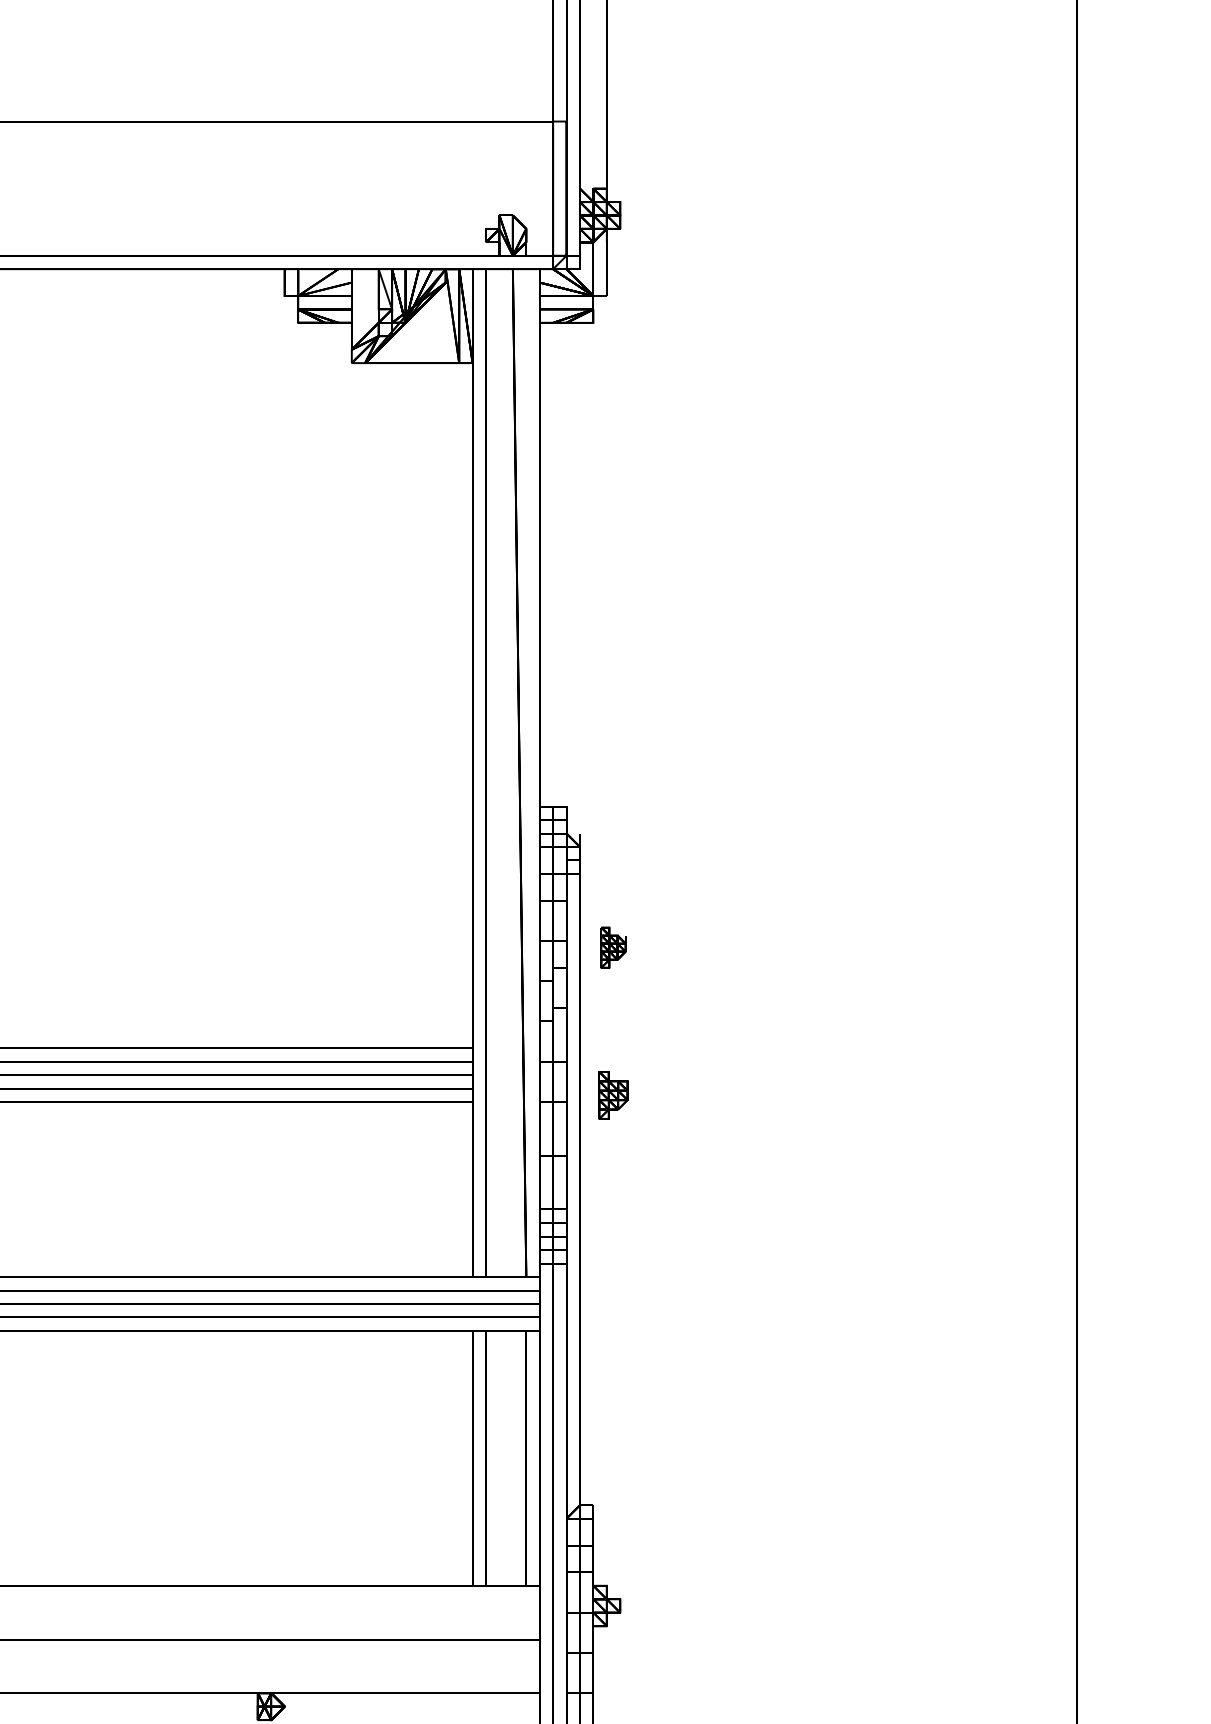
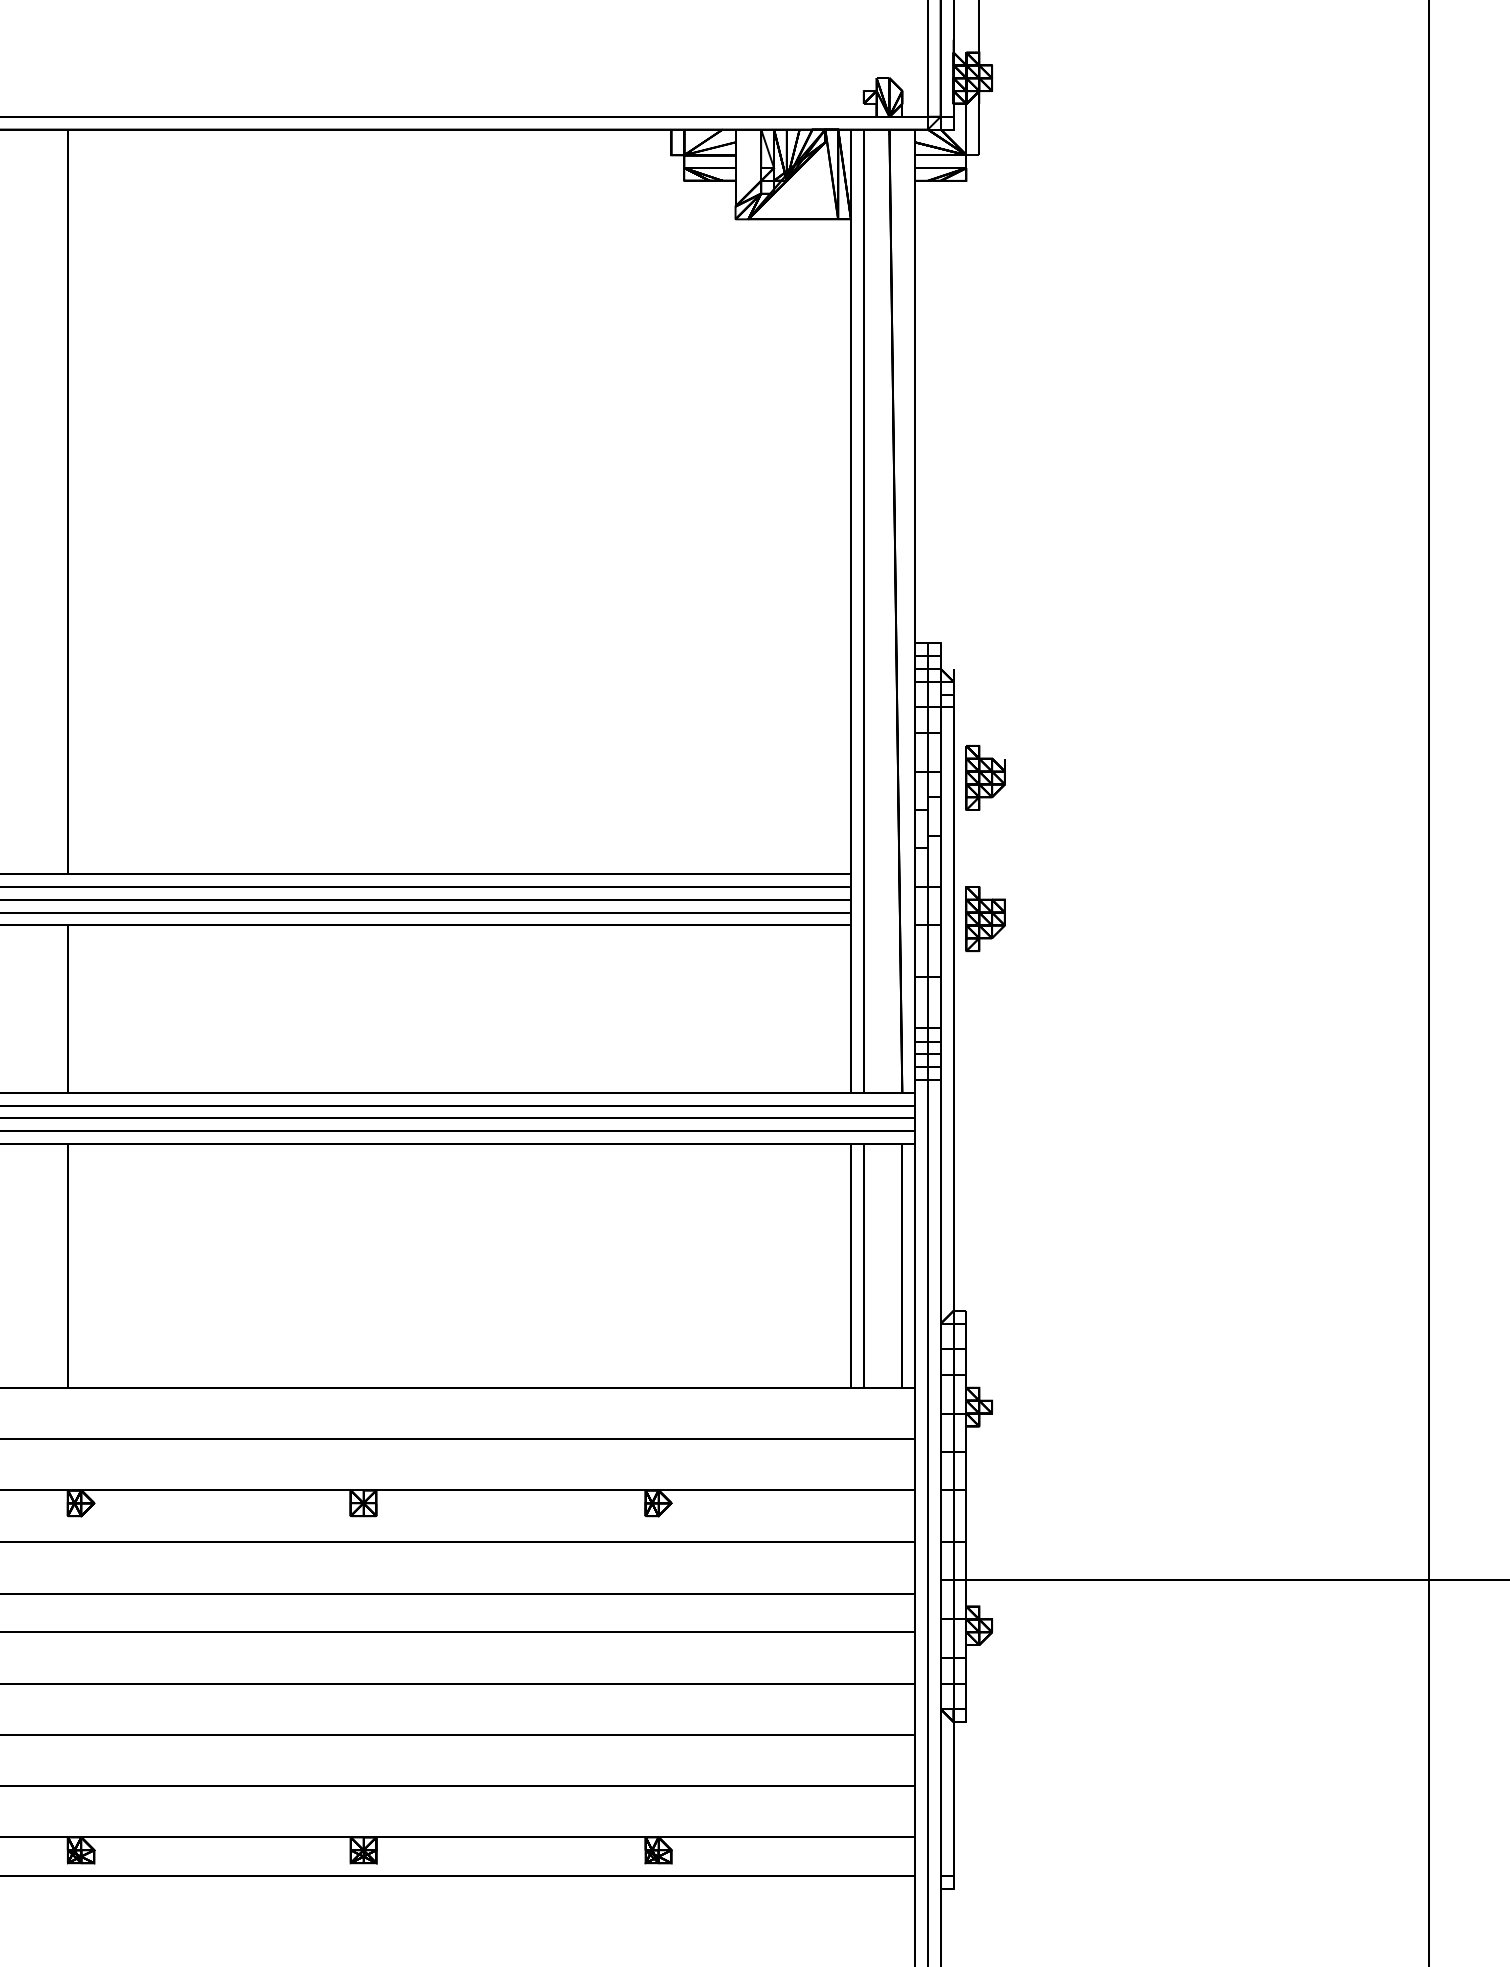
part: (613, 947) -> (985, 777), size x1.67
part: (613, 1095) -> (985, 919), size x1.43

